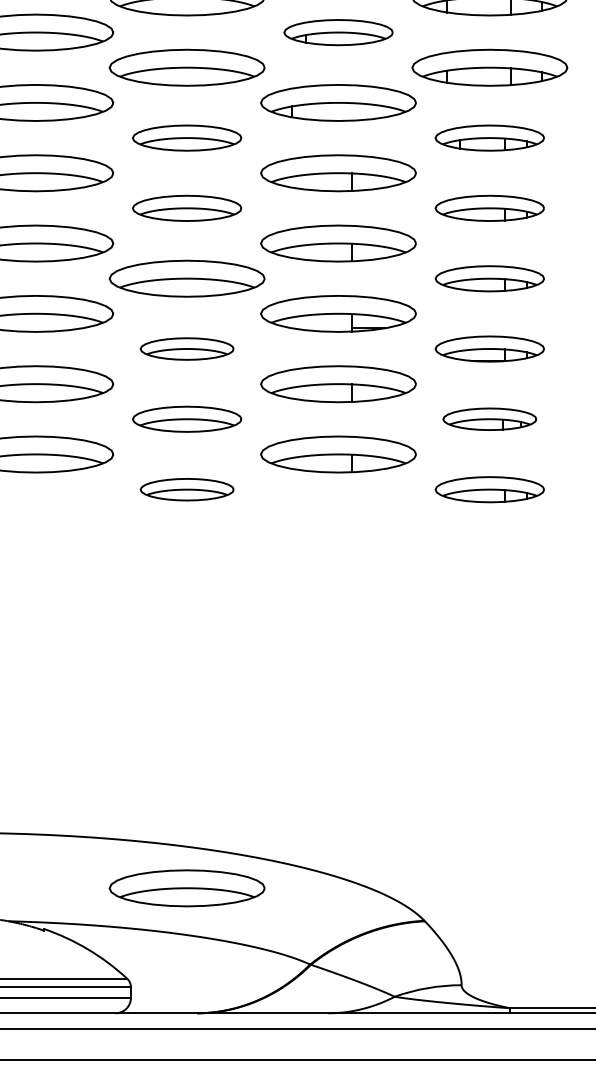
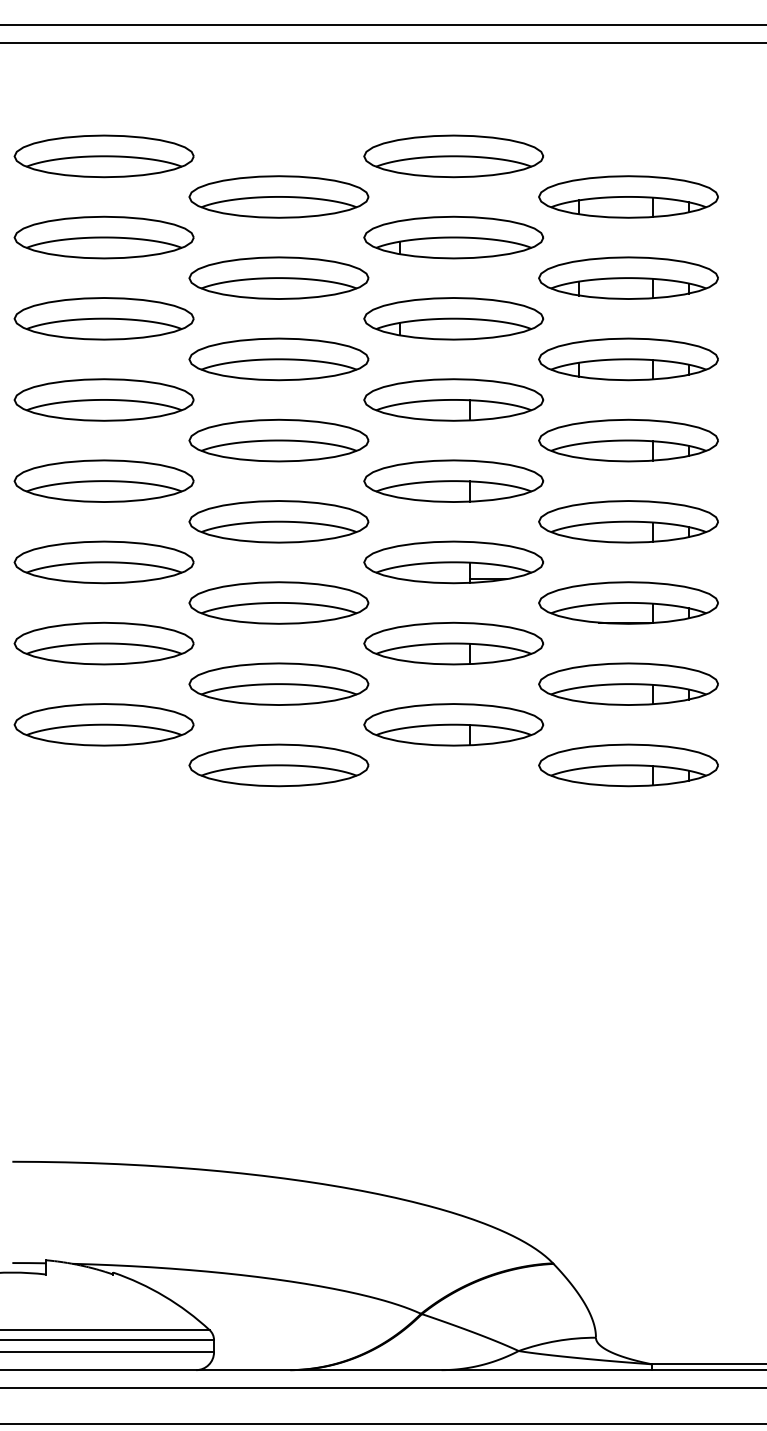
part: (338, 32) -> (453, 237), size x1.43
part: (186, 138) -> (278, 359), size x1.43
part: (489, 138) -> (628, 359), size x1.43
part: (186, 208) -> (278, 440), size x1.43
part: (489, 208) -> (628, 440), size x1.43
part: (489, 278) -> (628, 521), size x1.43
part: (186, 348) -> (278, 602), size x1.67
part: (489, 348) -> (628, 602), size x1.43
part: (186, 418) -> (278, 683), size x1.43
part: (489, 418) -> (628, 683), size x1.67
part: (186, 489) -> (278, 765), size x1.67
part: (489, 489) -> (628, 765), size x1.43
part: (186, 888) -> (278, 1225), removed

